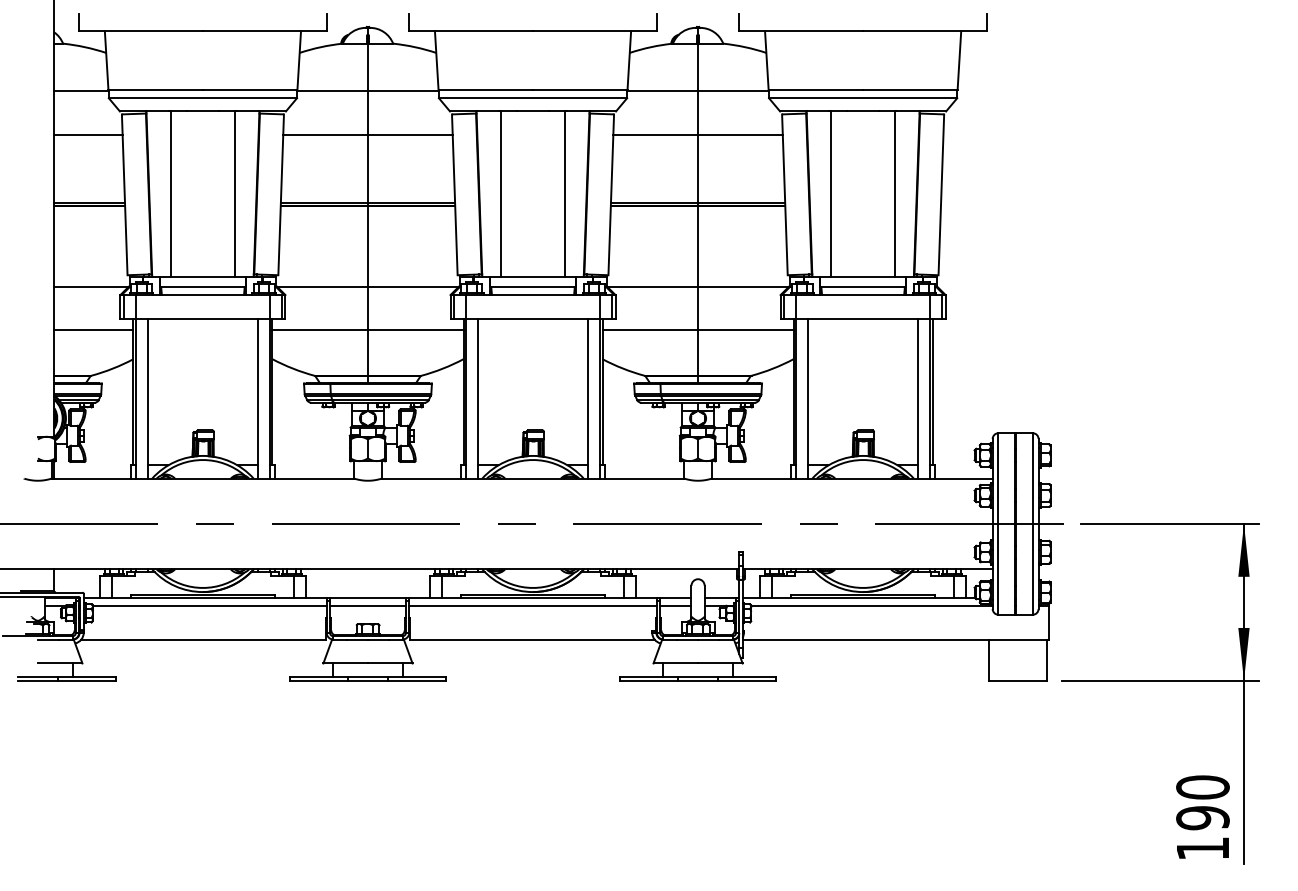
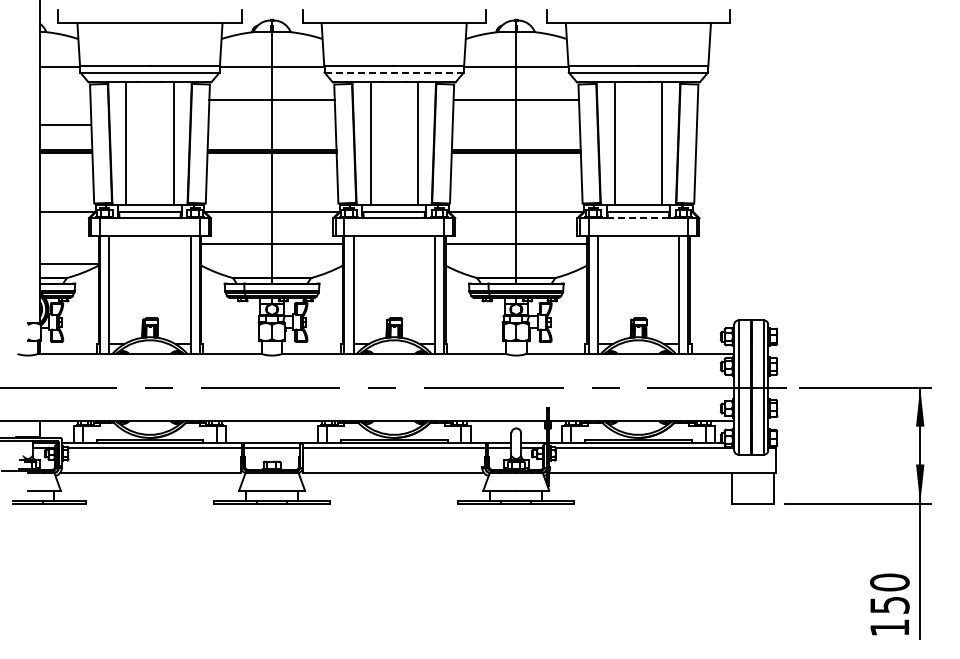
line: (533, 98) -> (394, 72), solid -> dashed
line: (88, 134) -> (65, 124), moved
line: (861, 295) -> (637, 218), solid -> dashed
line: (94, 329) -> (69, 263), moved
text: (1202, 818) -> (889, 605), 190 -> 150

